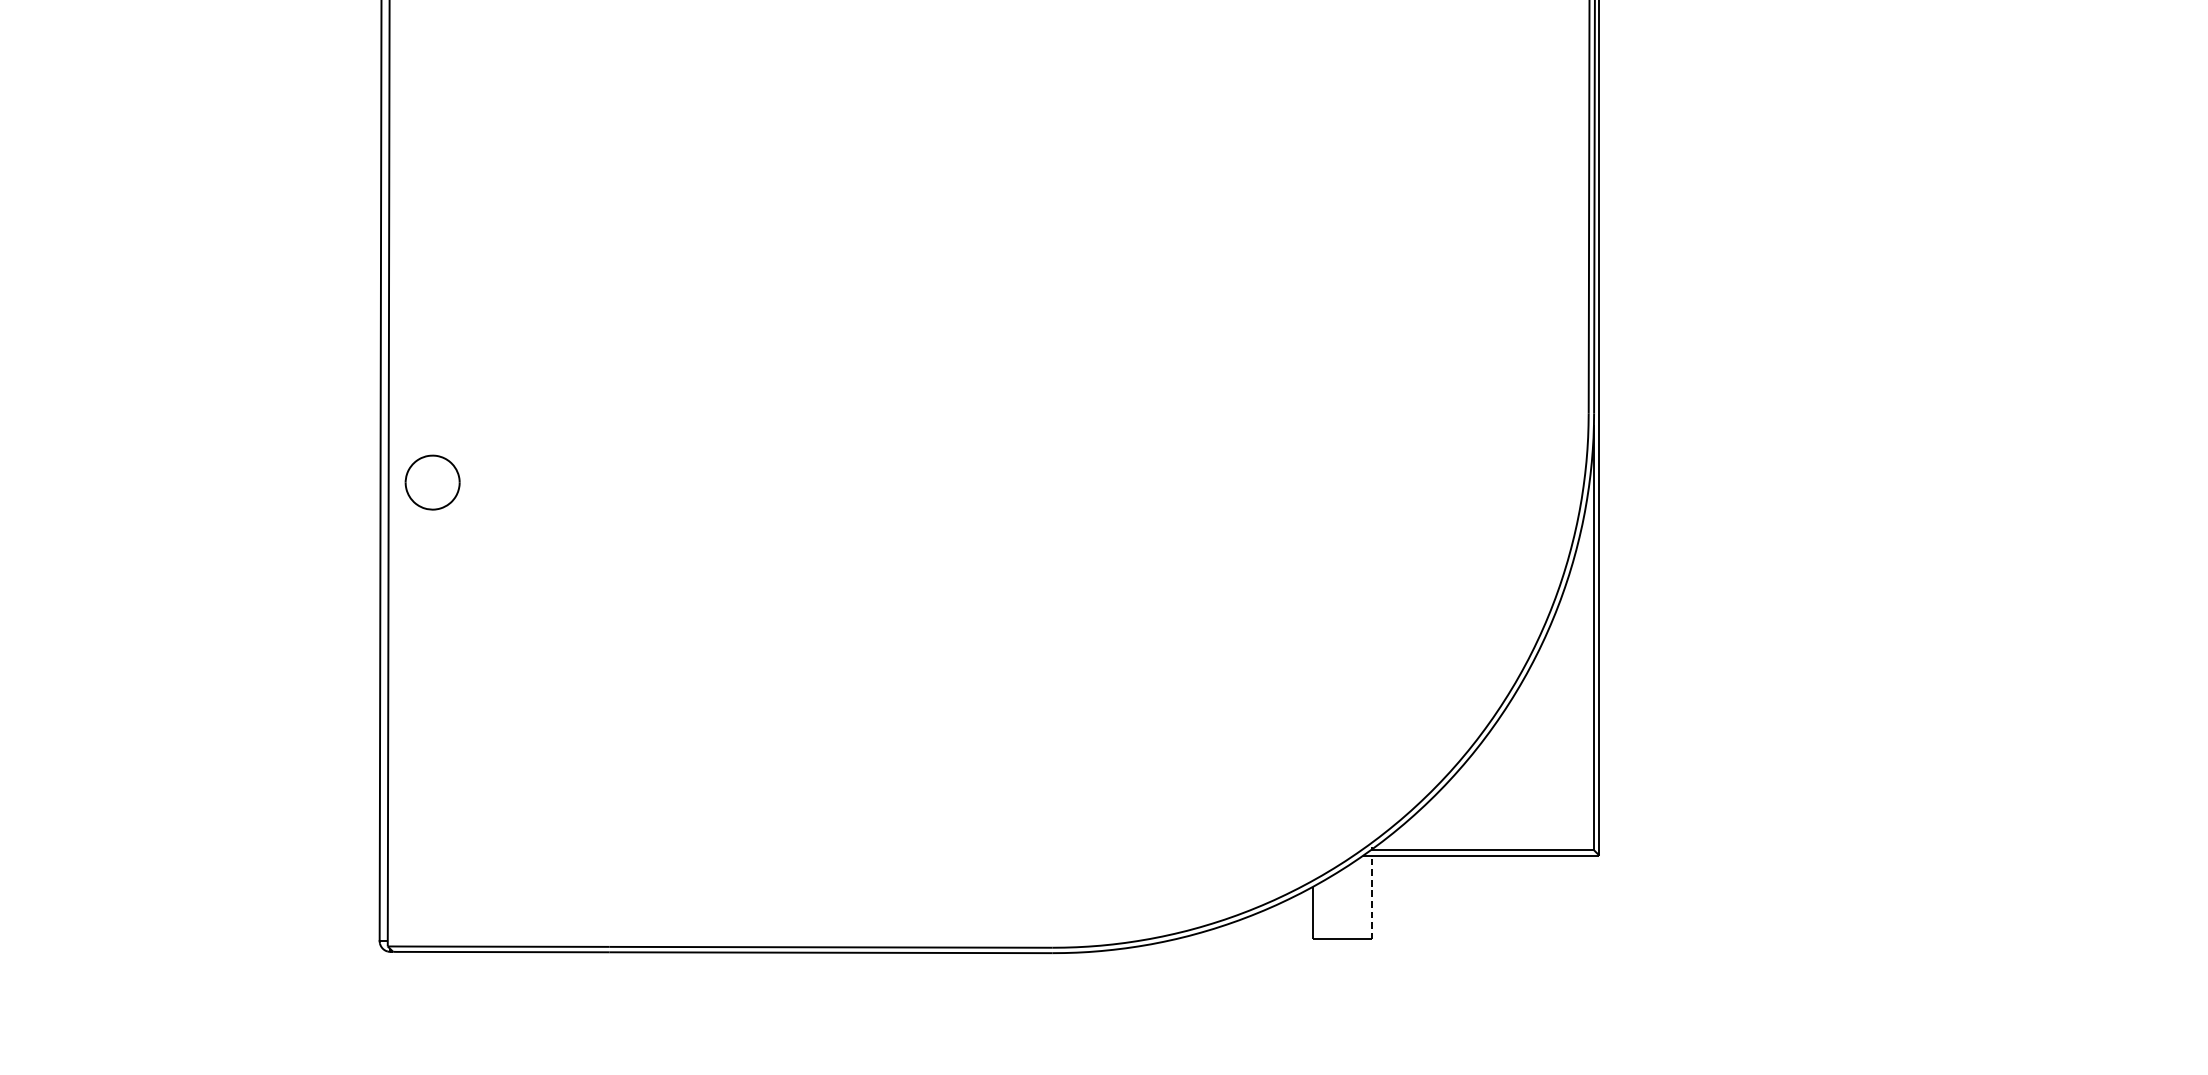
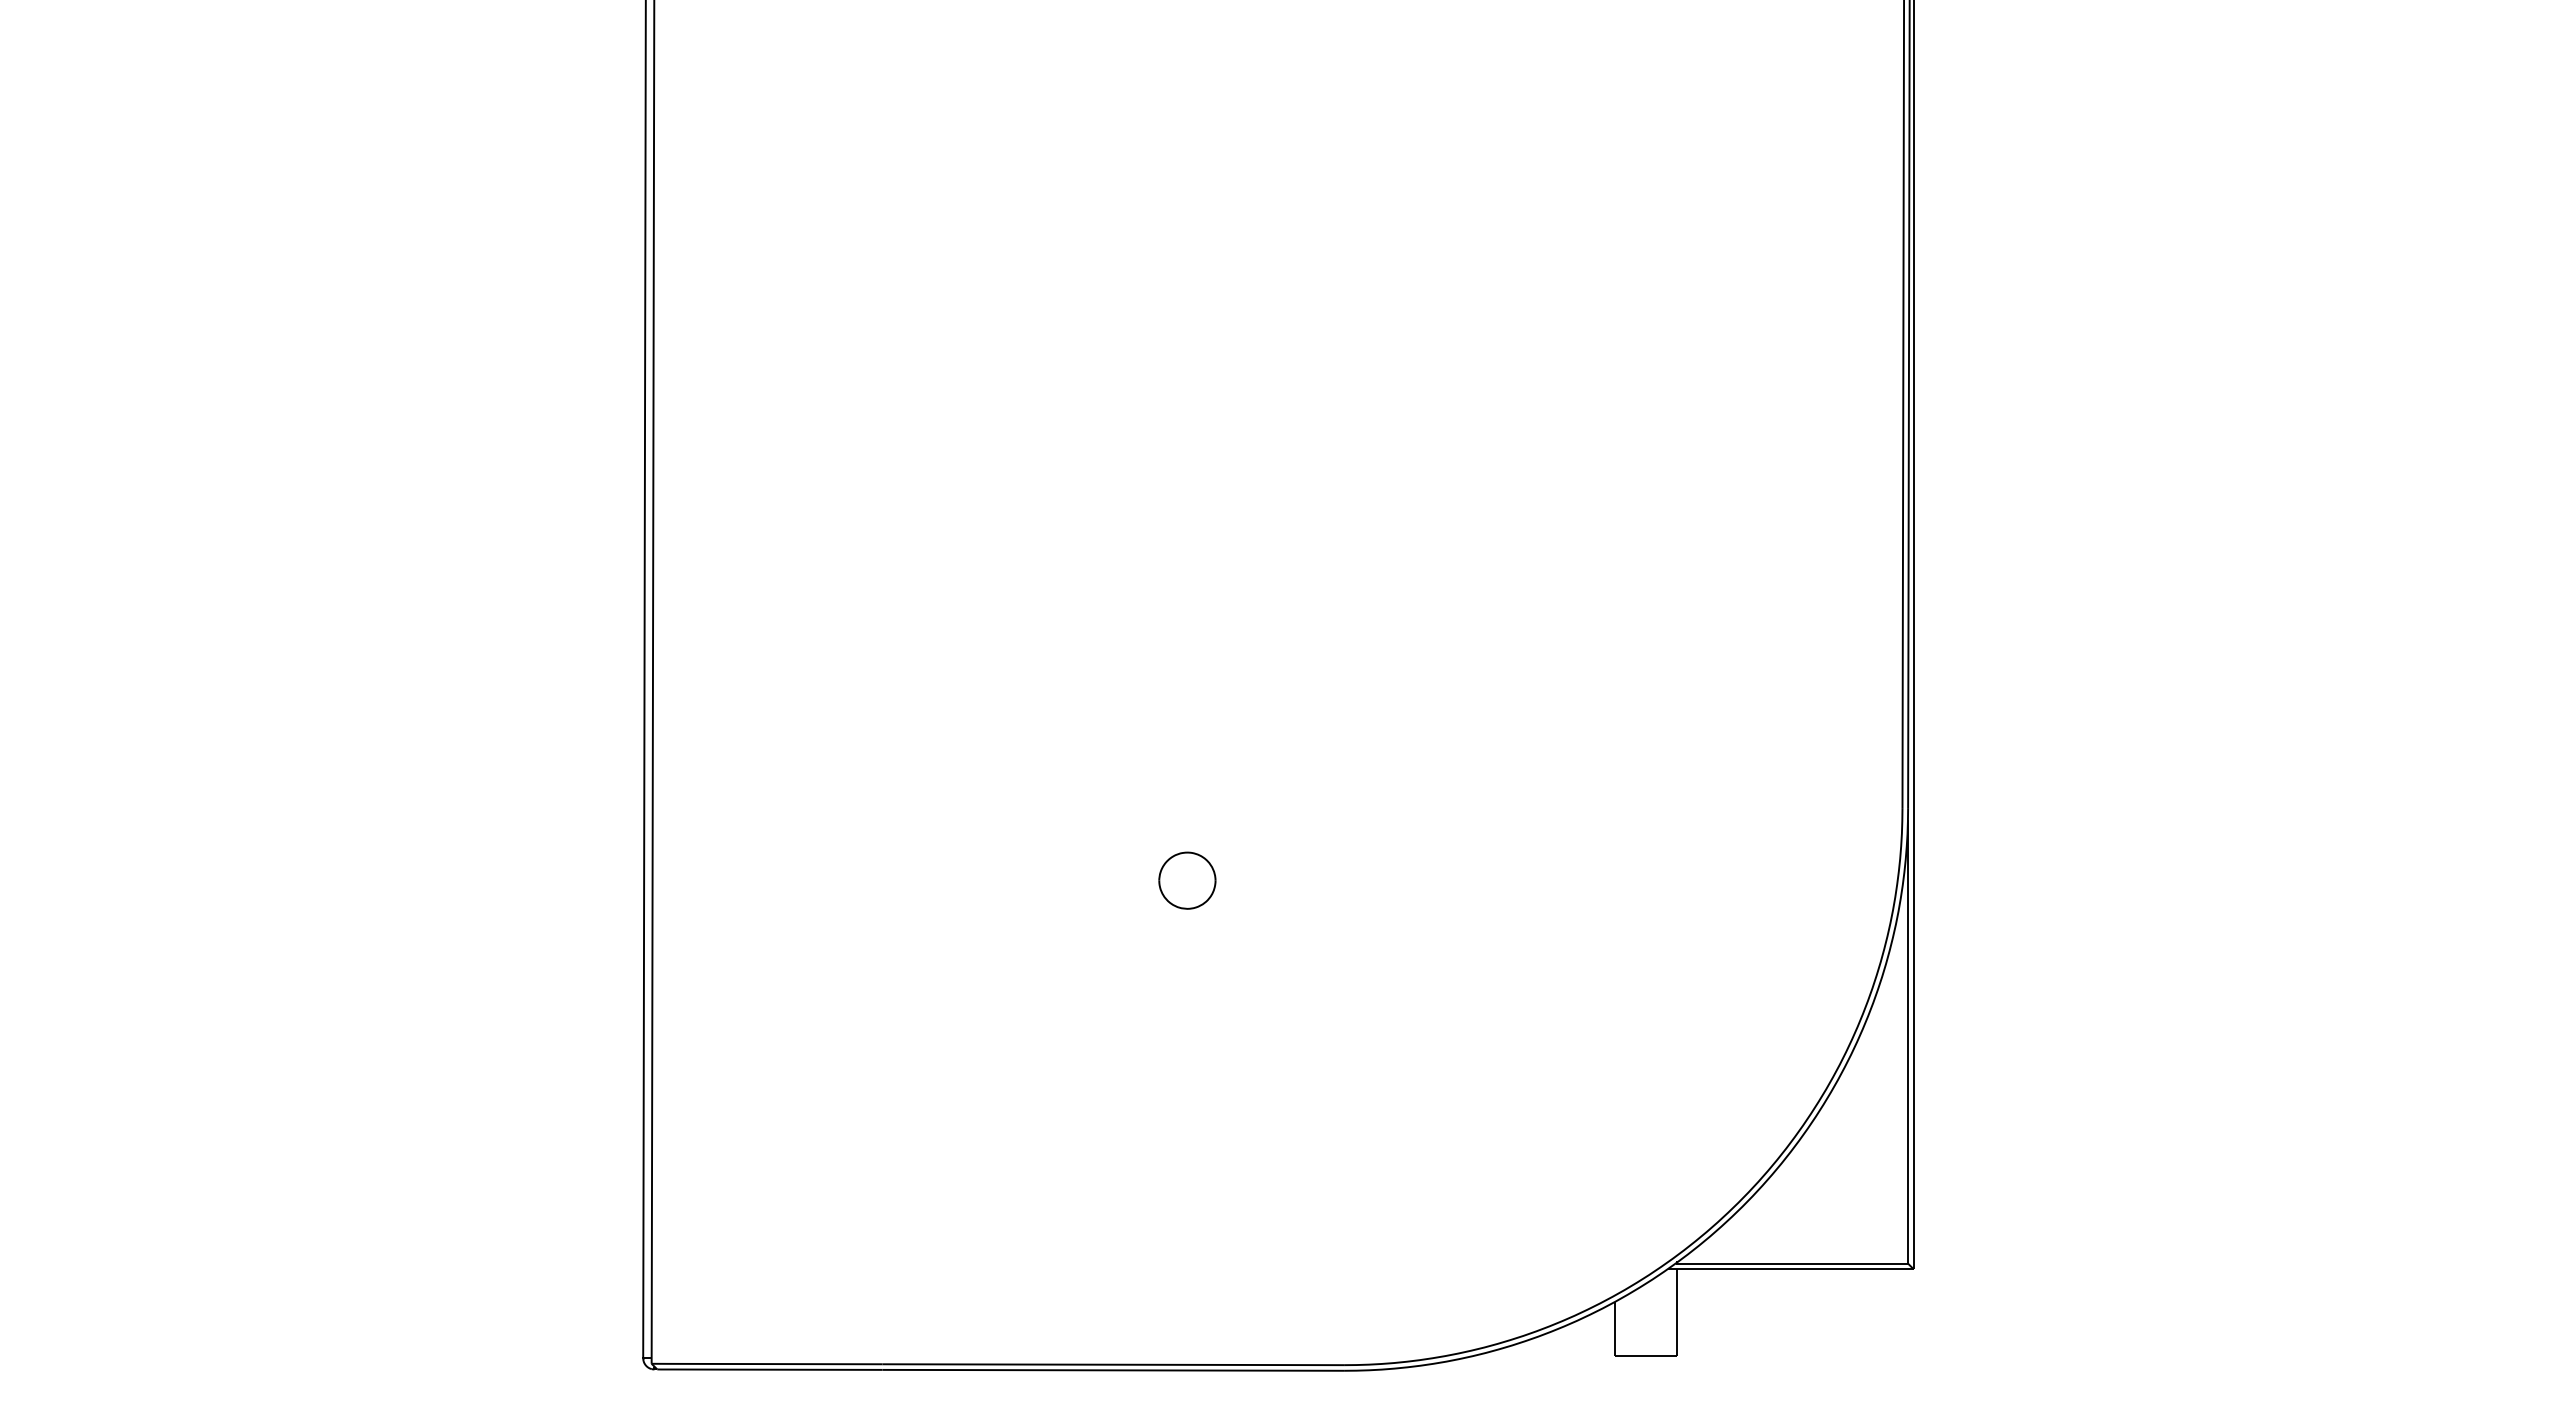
part: (432, 482) -> (1187, 880), moved
line: (1372, 897) -> (1677, 1312), dashed -> solid

